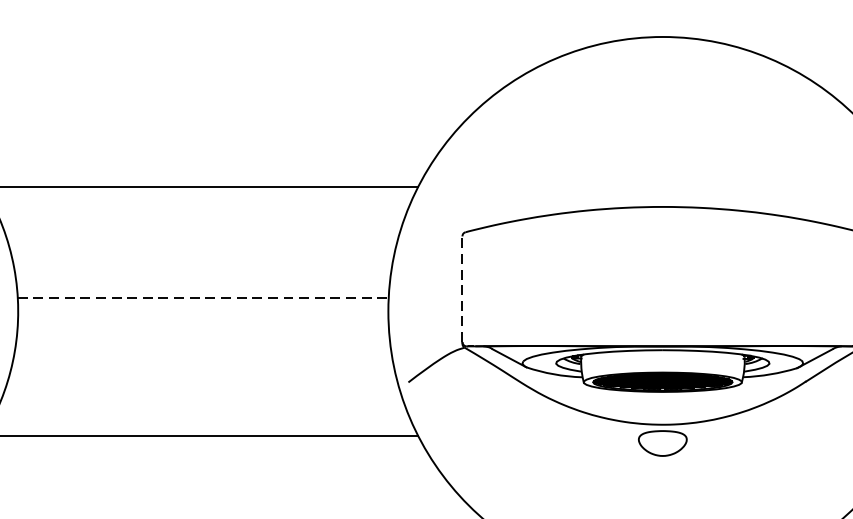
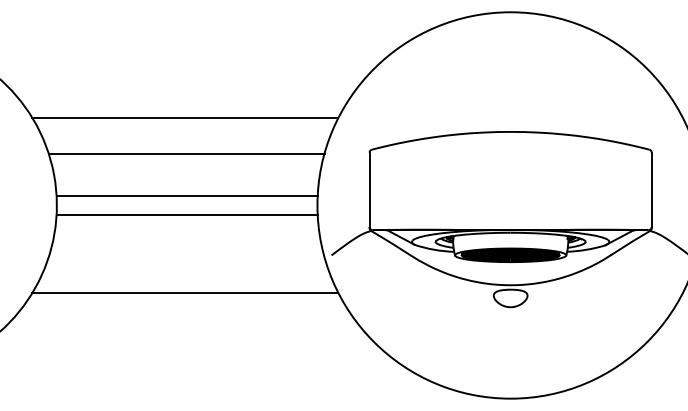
line: (202, 239) -> (186, 154), added
line: (462, 288) -> (369, 189), dashed -> solid
line: (203, 298) -> (187, 196), dashed -> solid
line: (202, 324) -> (186, 214), added

